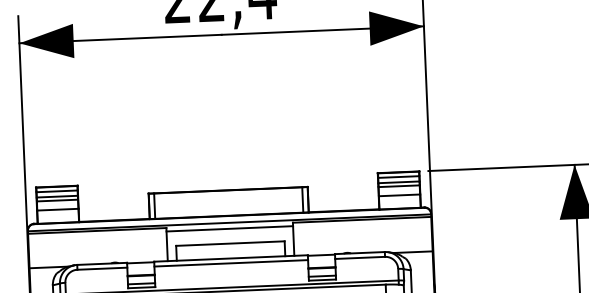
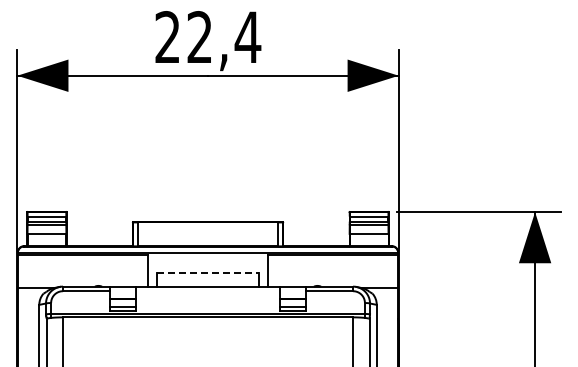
line: (229, 228) -> (207, 258), removed
line: (230, 243) -> (208, 272), solid -> dashed
line: (230, 263) -> (207, 291), removed

